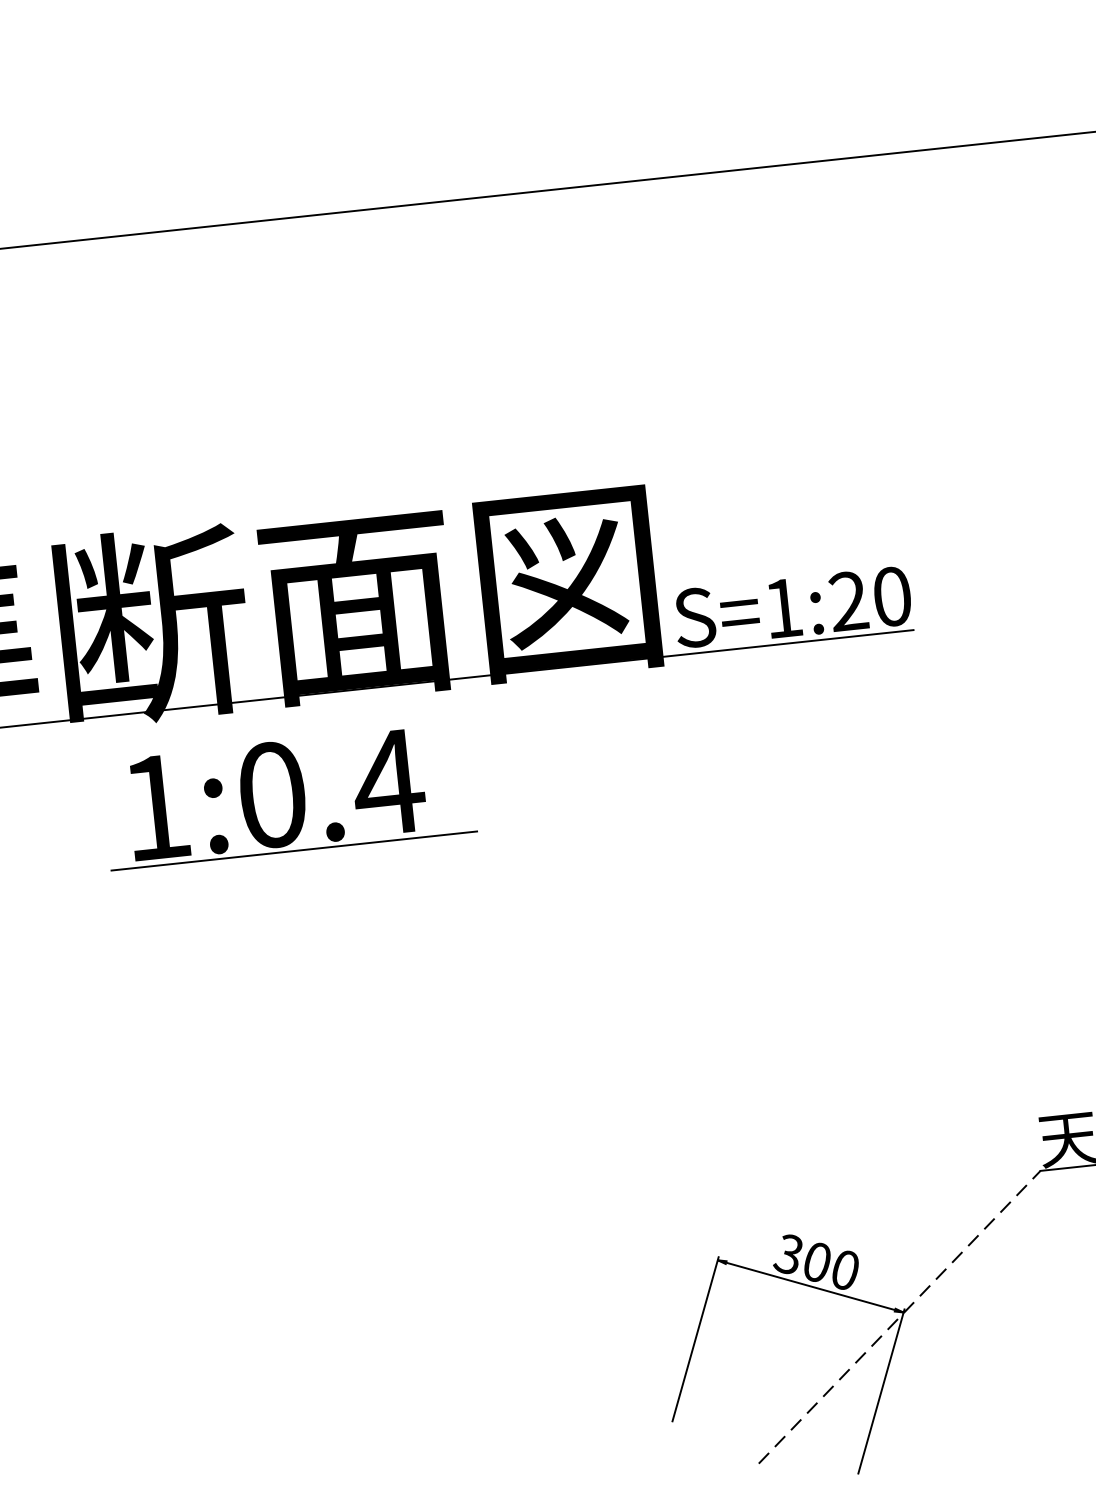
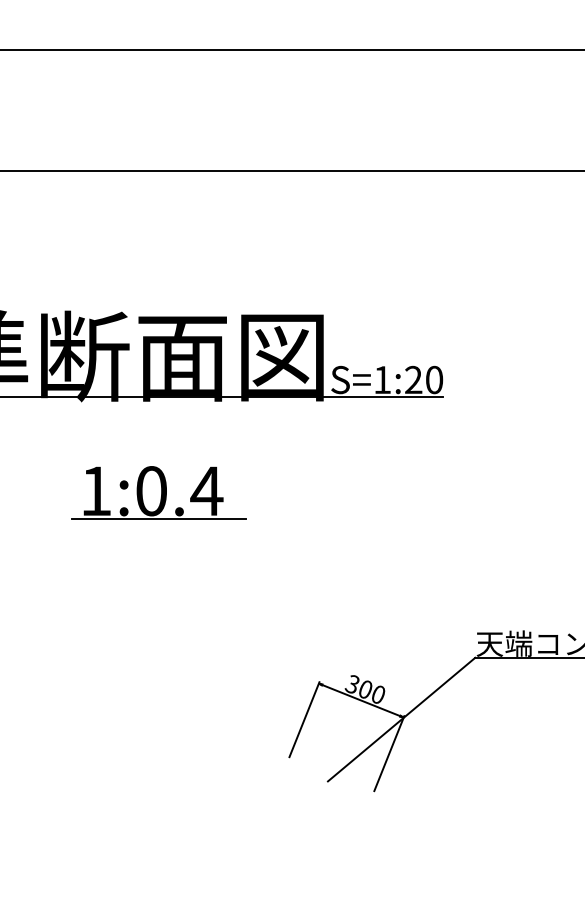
part: (287, 796) -> (158, 492), moved
line: (901, 1316) -> (402, 719), dashed -> solid

